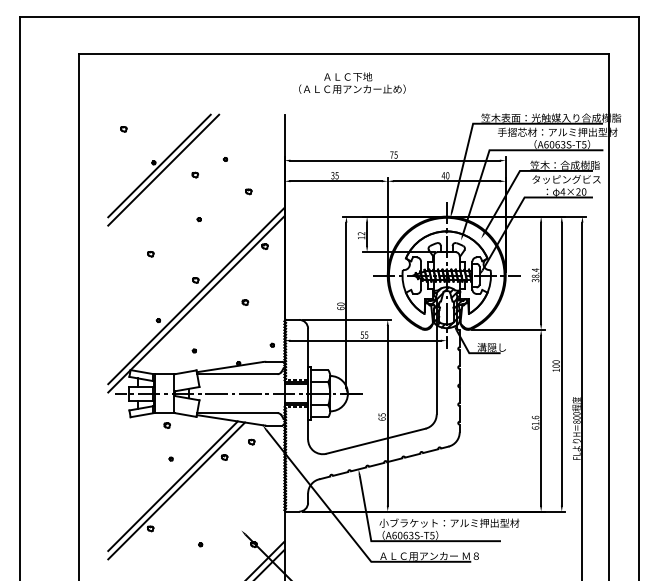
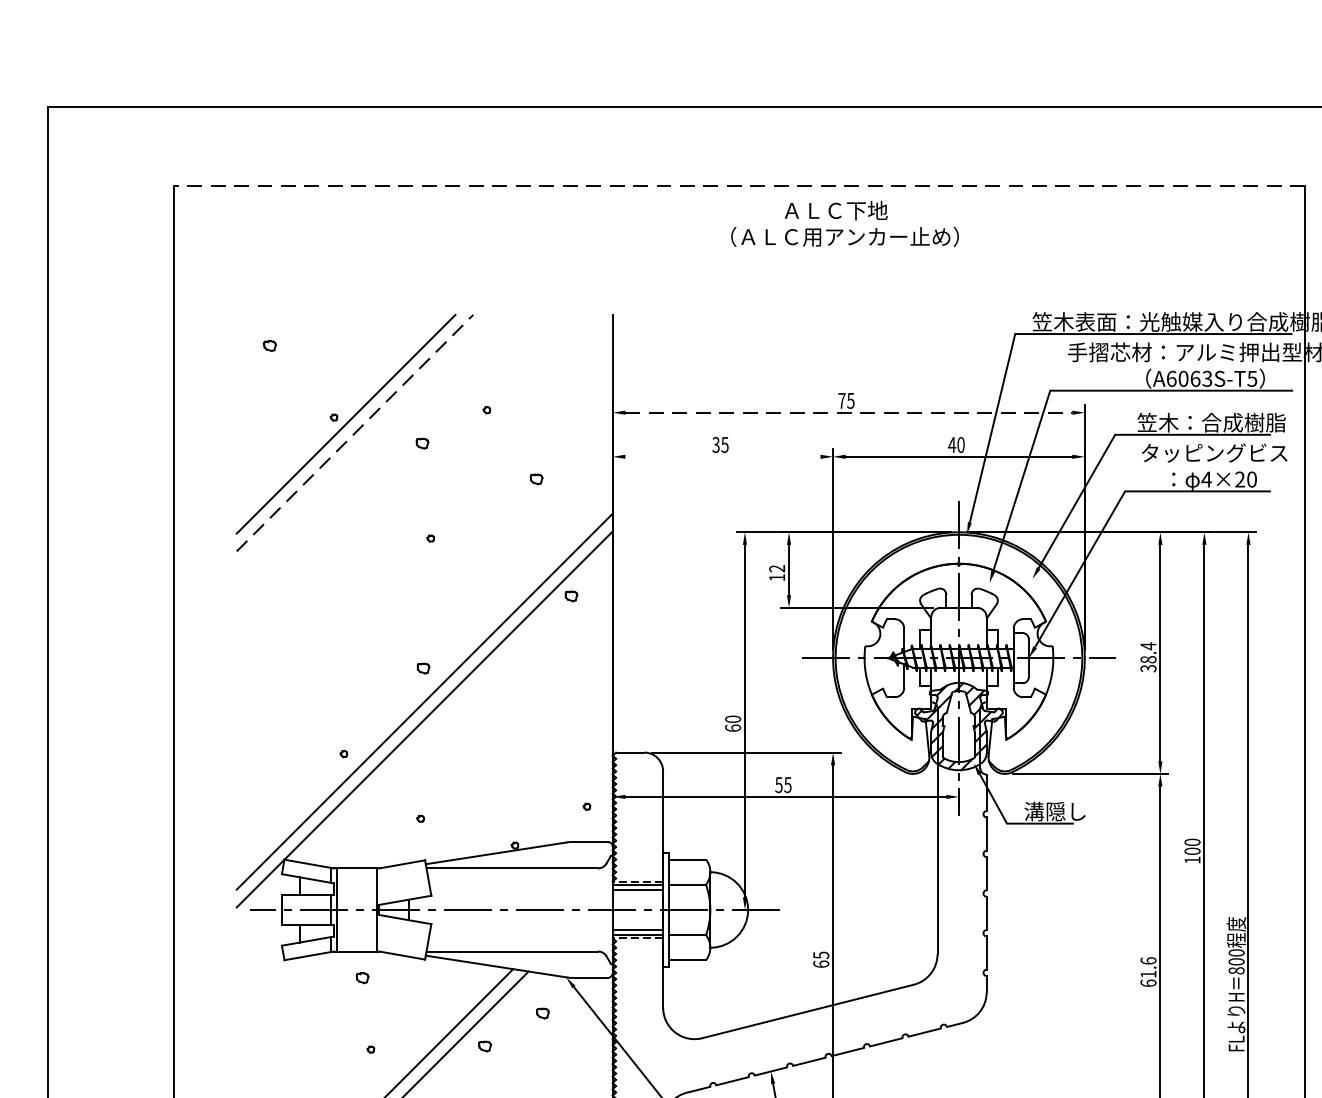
line: (343, 54) -> (738, 186), solid -> dashed
text: (352, 82) -> (845, 222), moved
line: (395, 160) -> (849, 412), solid -> dashed
line: (164, 169) -> (356, 431), solid -> dashed
line: (335, 181) -> (721, 457), removed
part: (150, 254) -> (326, 613), removed
part: (245, 302) -> (529, 715), removed

